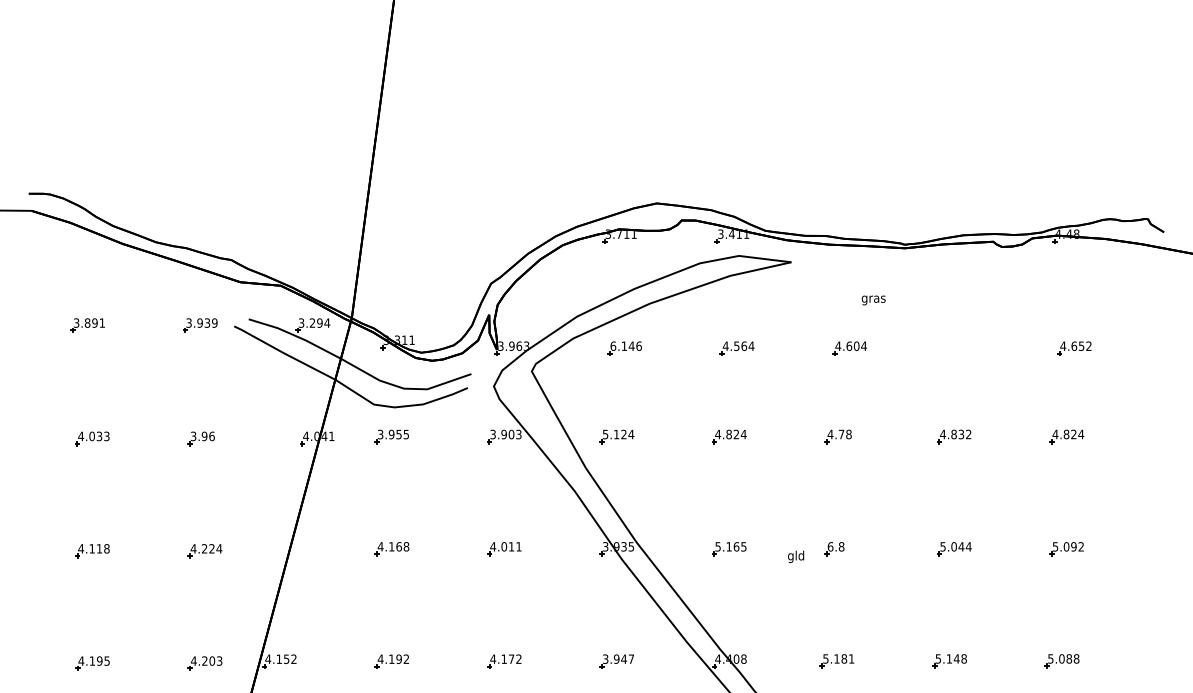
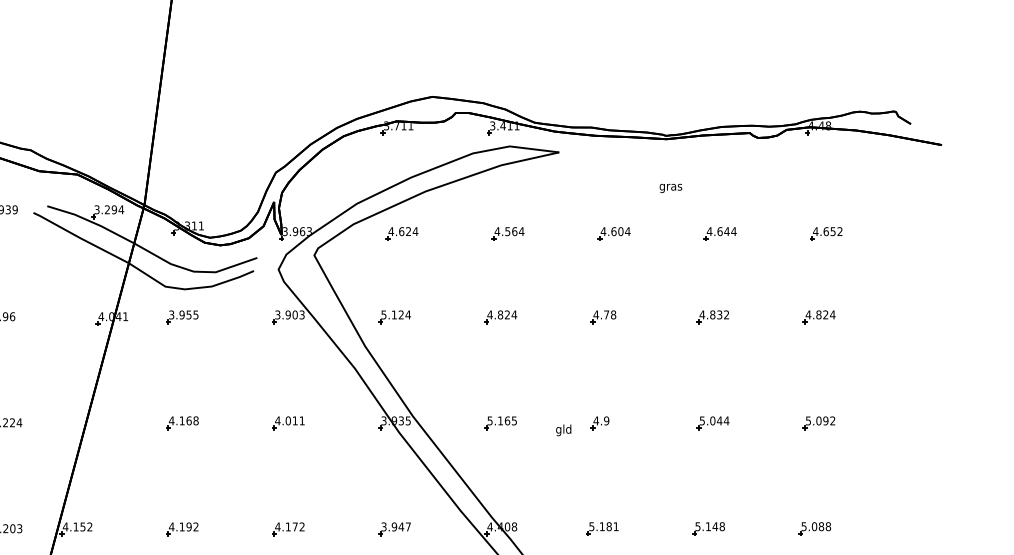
text: (873, 300) -> (670, 188), moved
text: (626, 345) -> (403, 230), 6.146 -> 4.624
part: (961, 348) -> (719, 233), added
text: (835, 546) -> (600, 420), 6.8 -> 4.9

